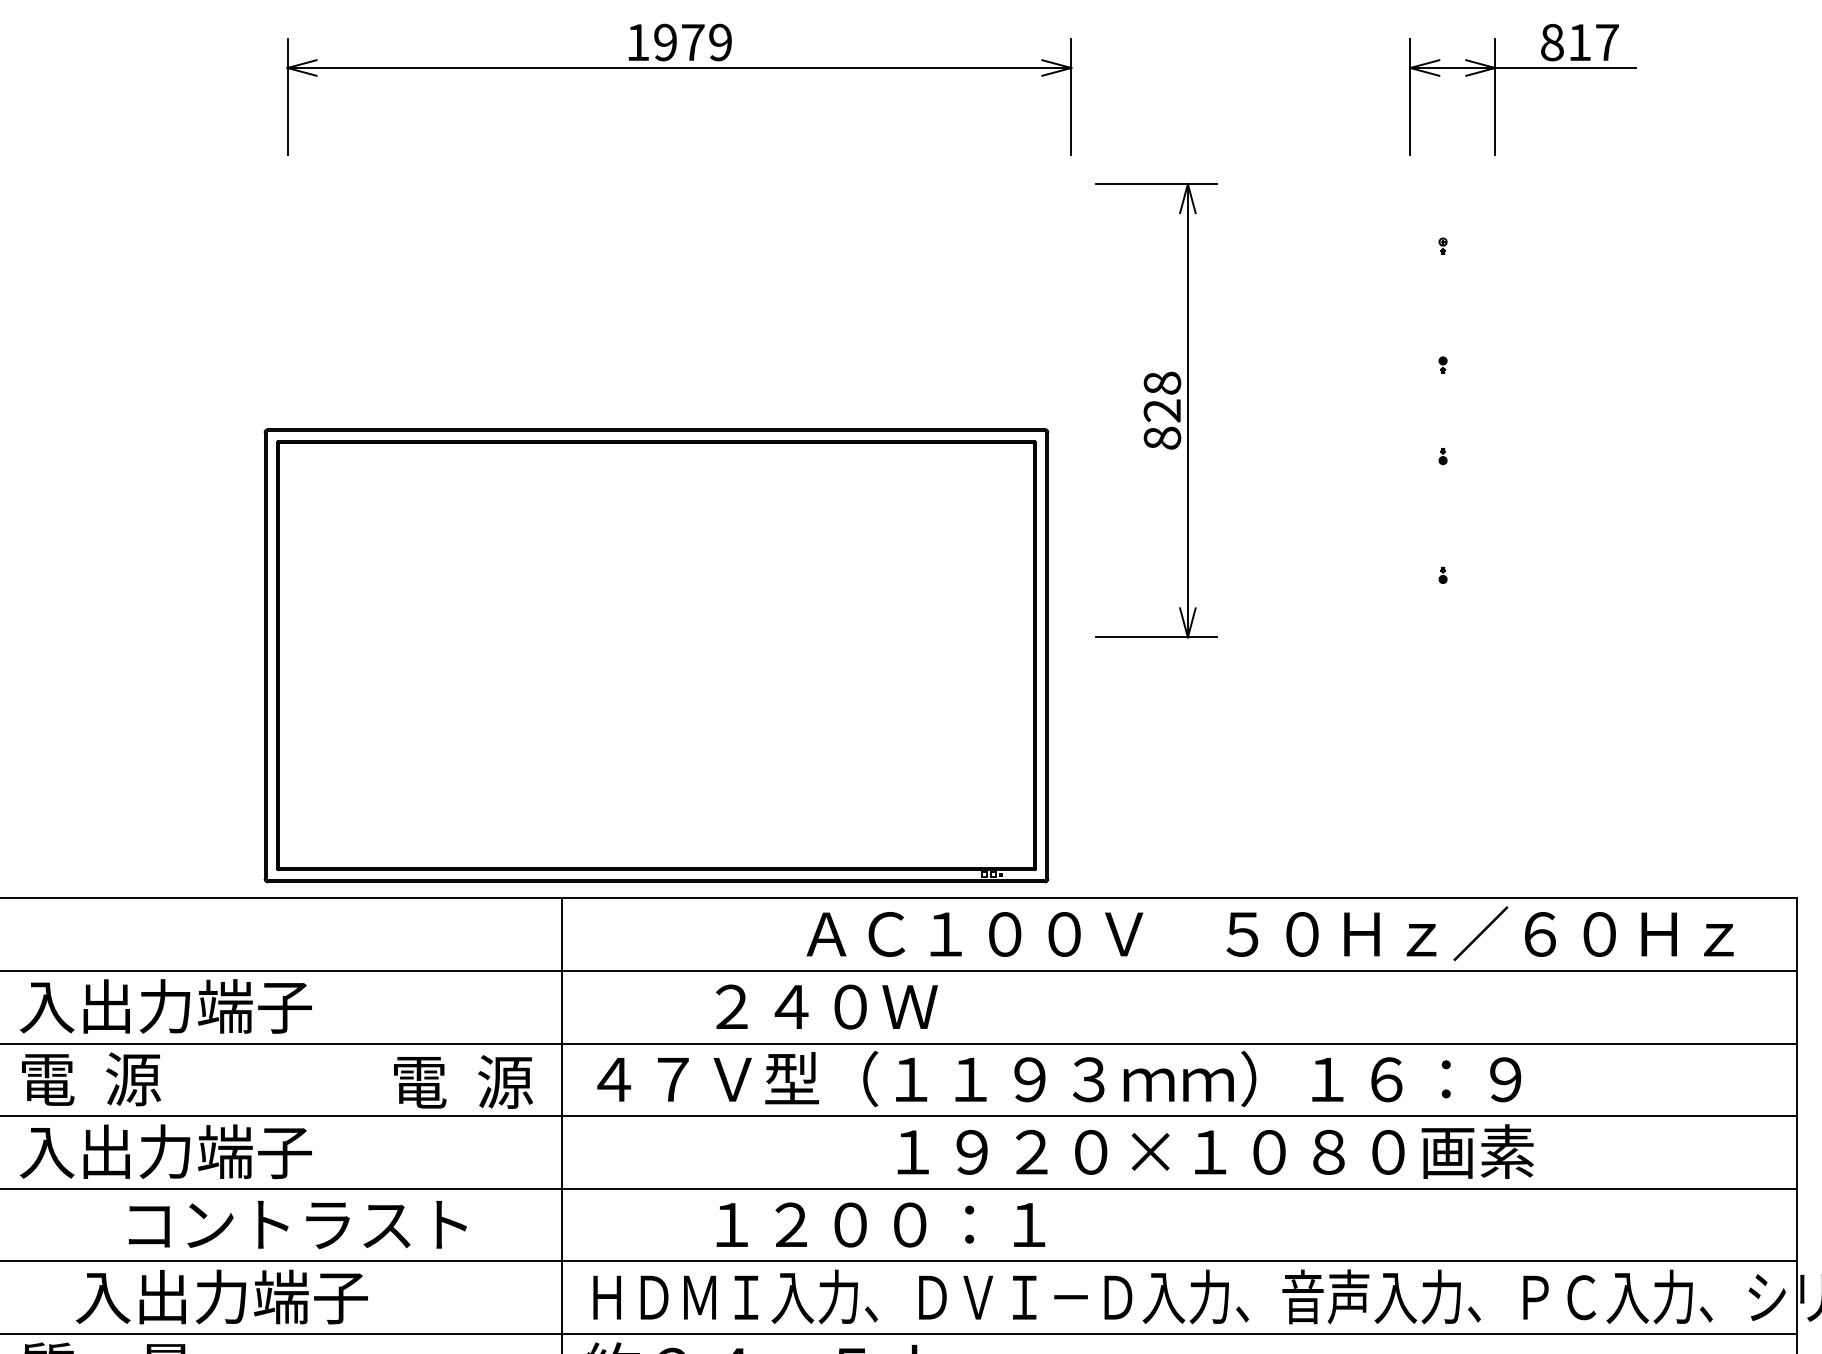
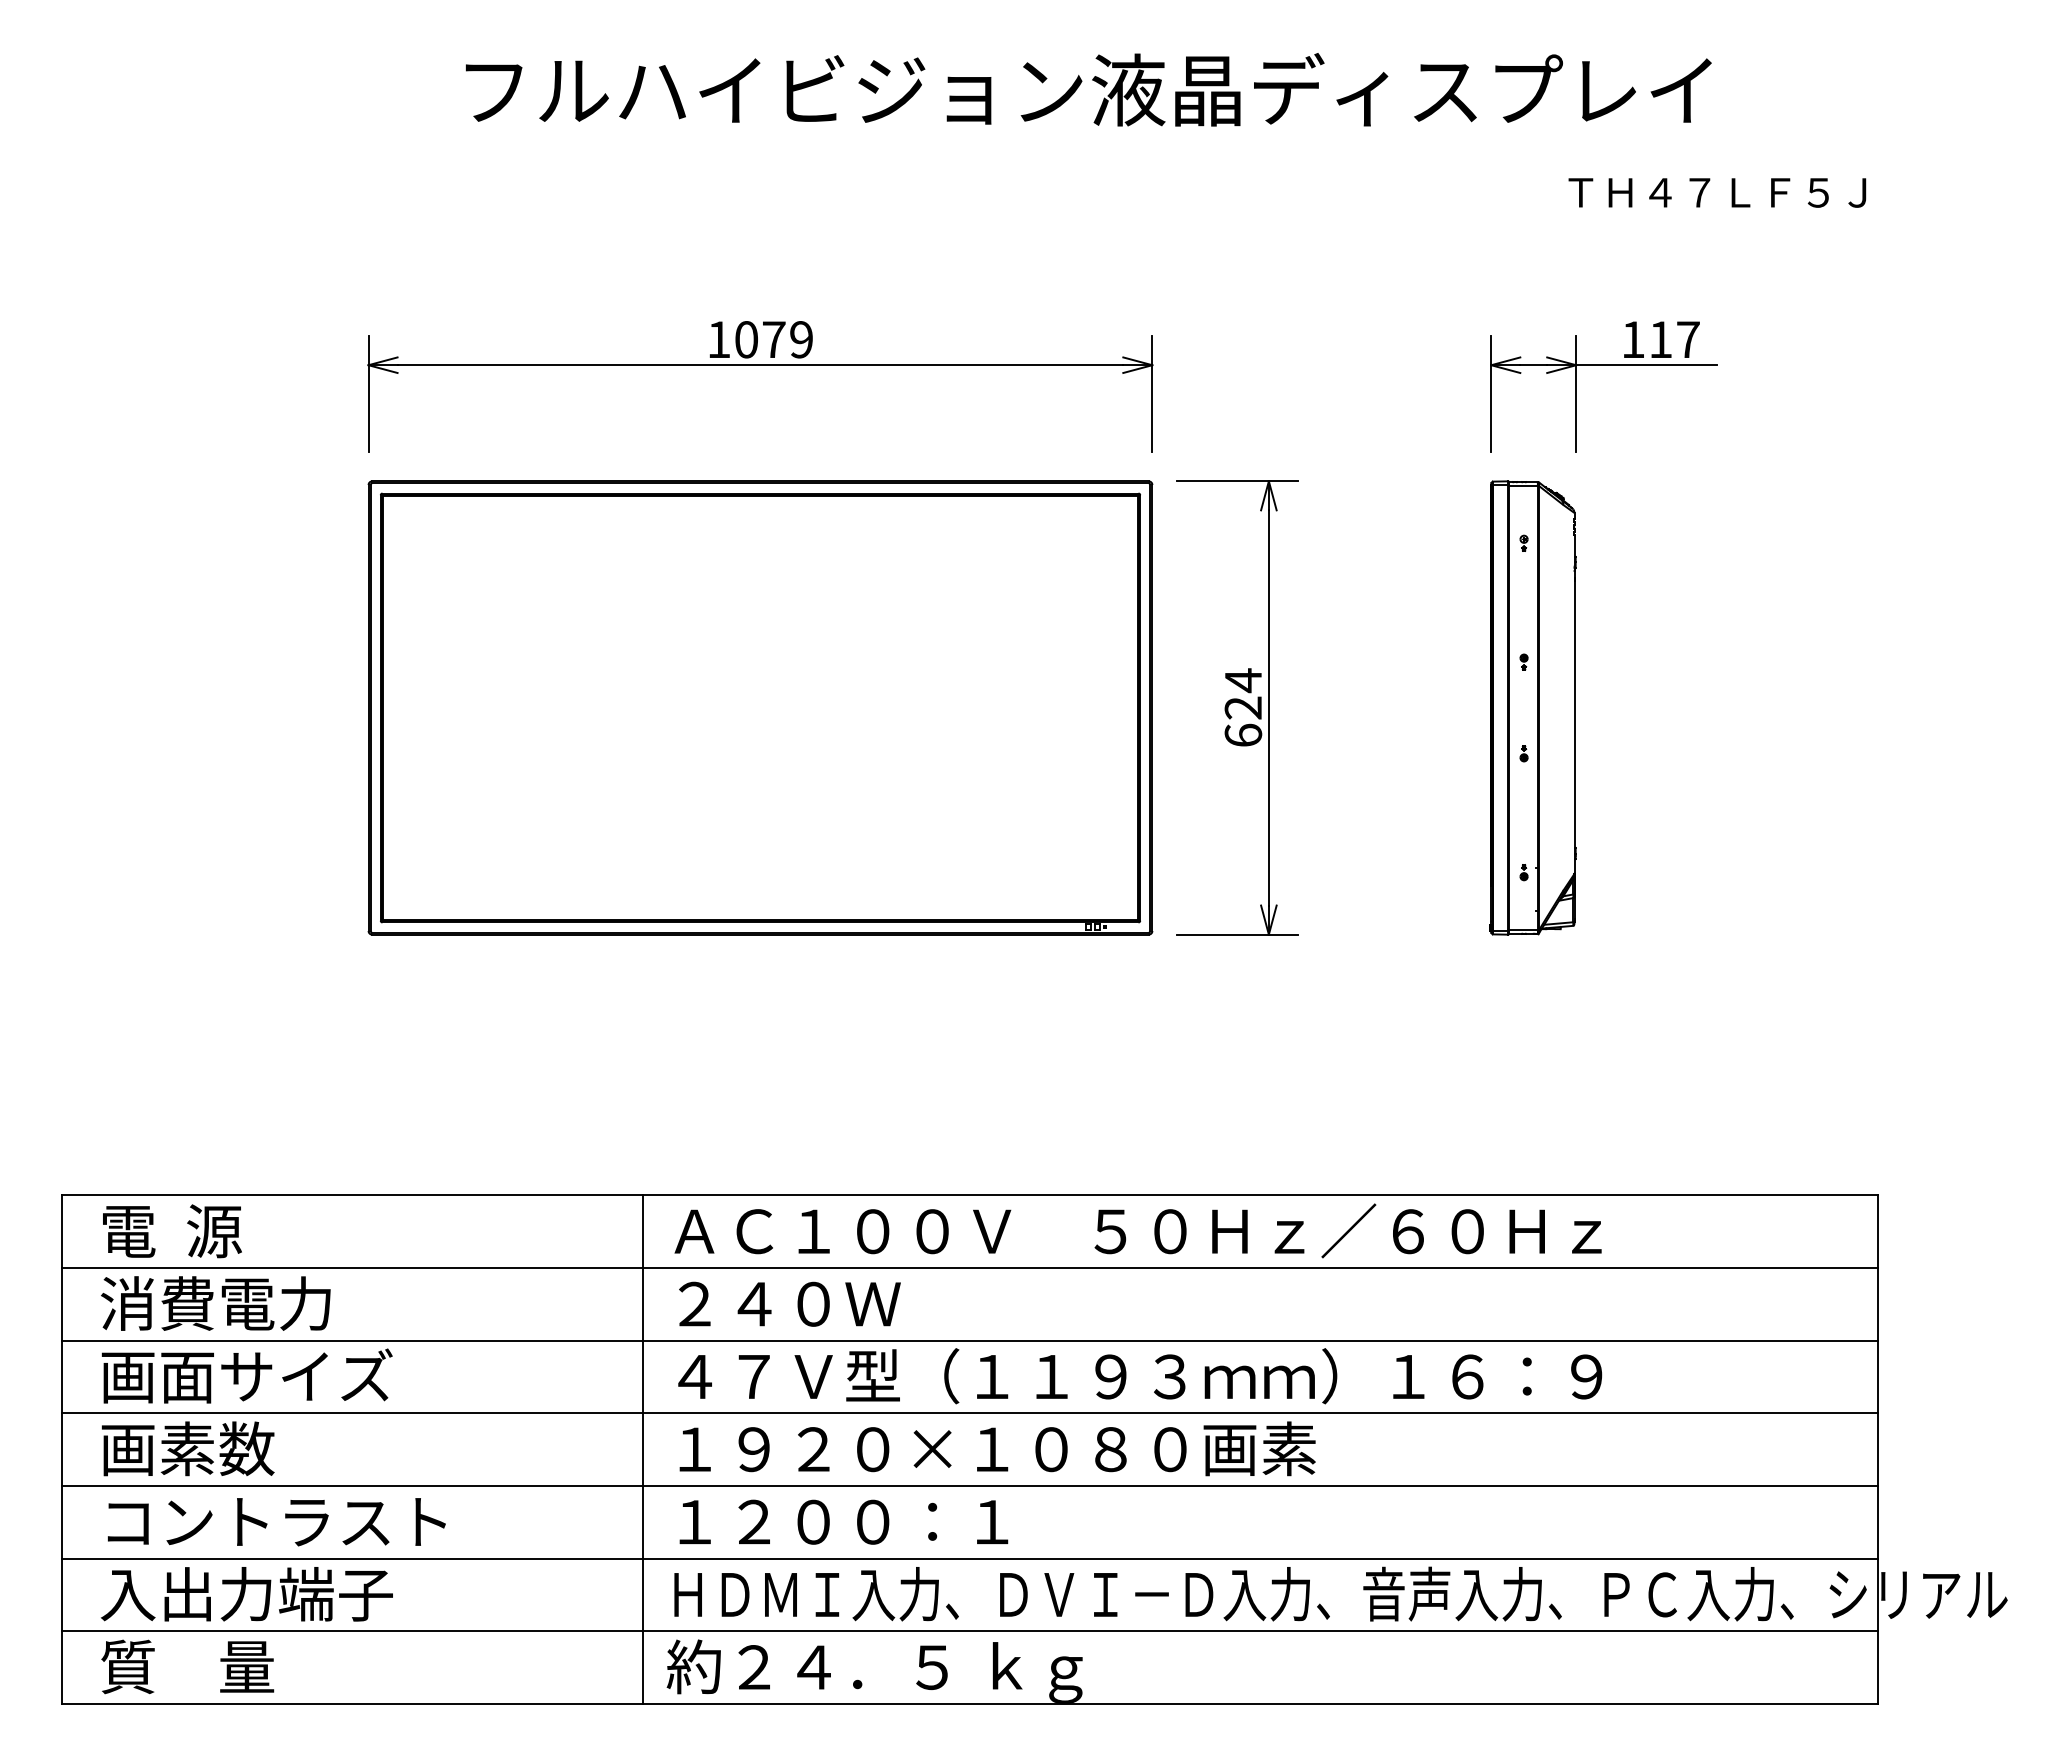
text: (665, 42) -> (746, 339), 1979 -> 1079
text: (1552, 42) -> (1633, 339), 817 -> 117
text: (1162, 410) -> (1243, 707), 828 -> 624
part: (1451, 410) -> (1532, 707), added
part: (656, 655) -> (760, 707), moved
text: (1269, 933) -> (1137, 1230), moved
text: (165, 1006) -> (246, 1303), 入出力端子 -> 消費電力
text: (826, 1006) -> (789, 1303), moved
text: (165, 1078) -> (246, 1375), 電  源 -> 画面サイズ
text: (463, 1082) -> (172, 1231), moved
text: (165, 1151) -> (246, 1448), 入出力端子 -> 画素数
text: (1215, 1151) -> (997, 1448), moved
text: (880, 1224) -> (843, 1521), moved
text: (297, 1225) -> (276, 1522), moved
text: (221, 1297) -> (246, 1594), moved

